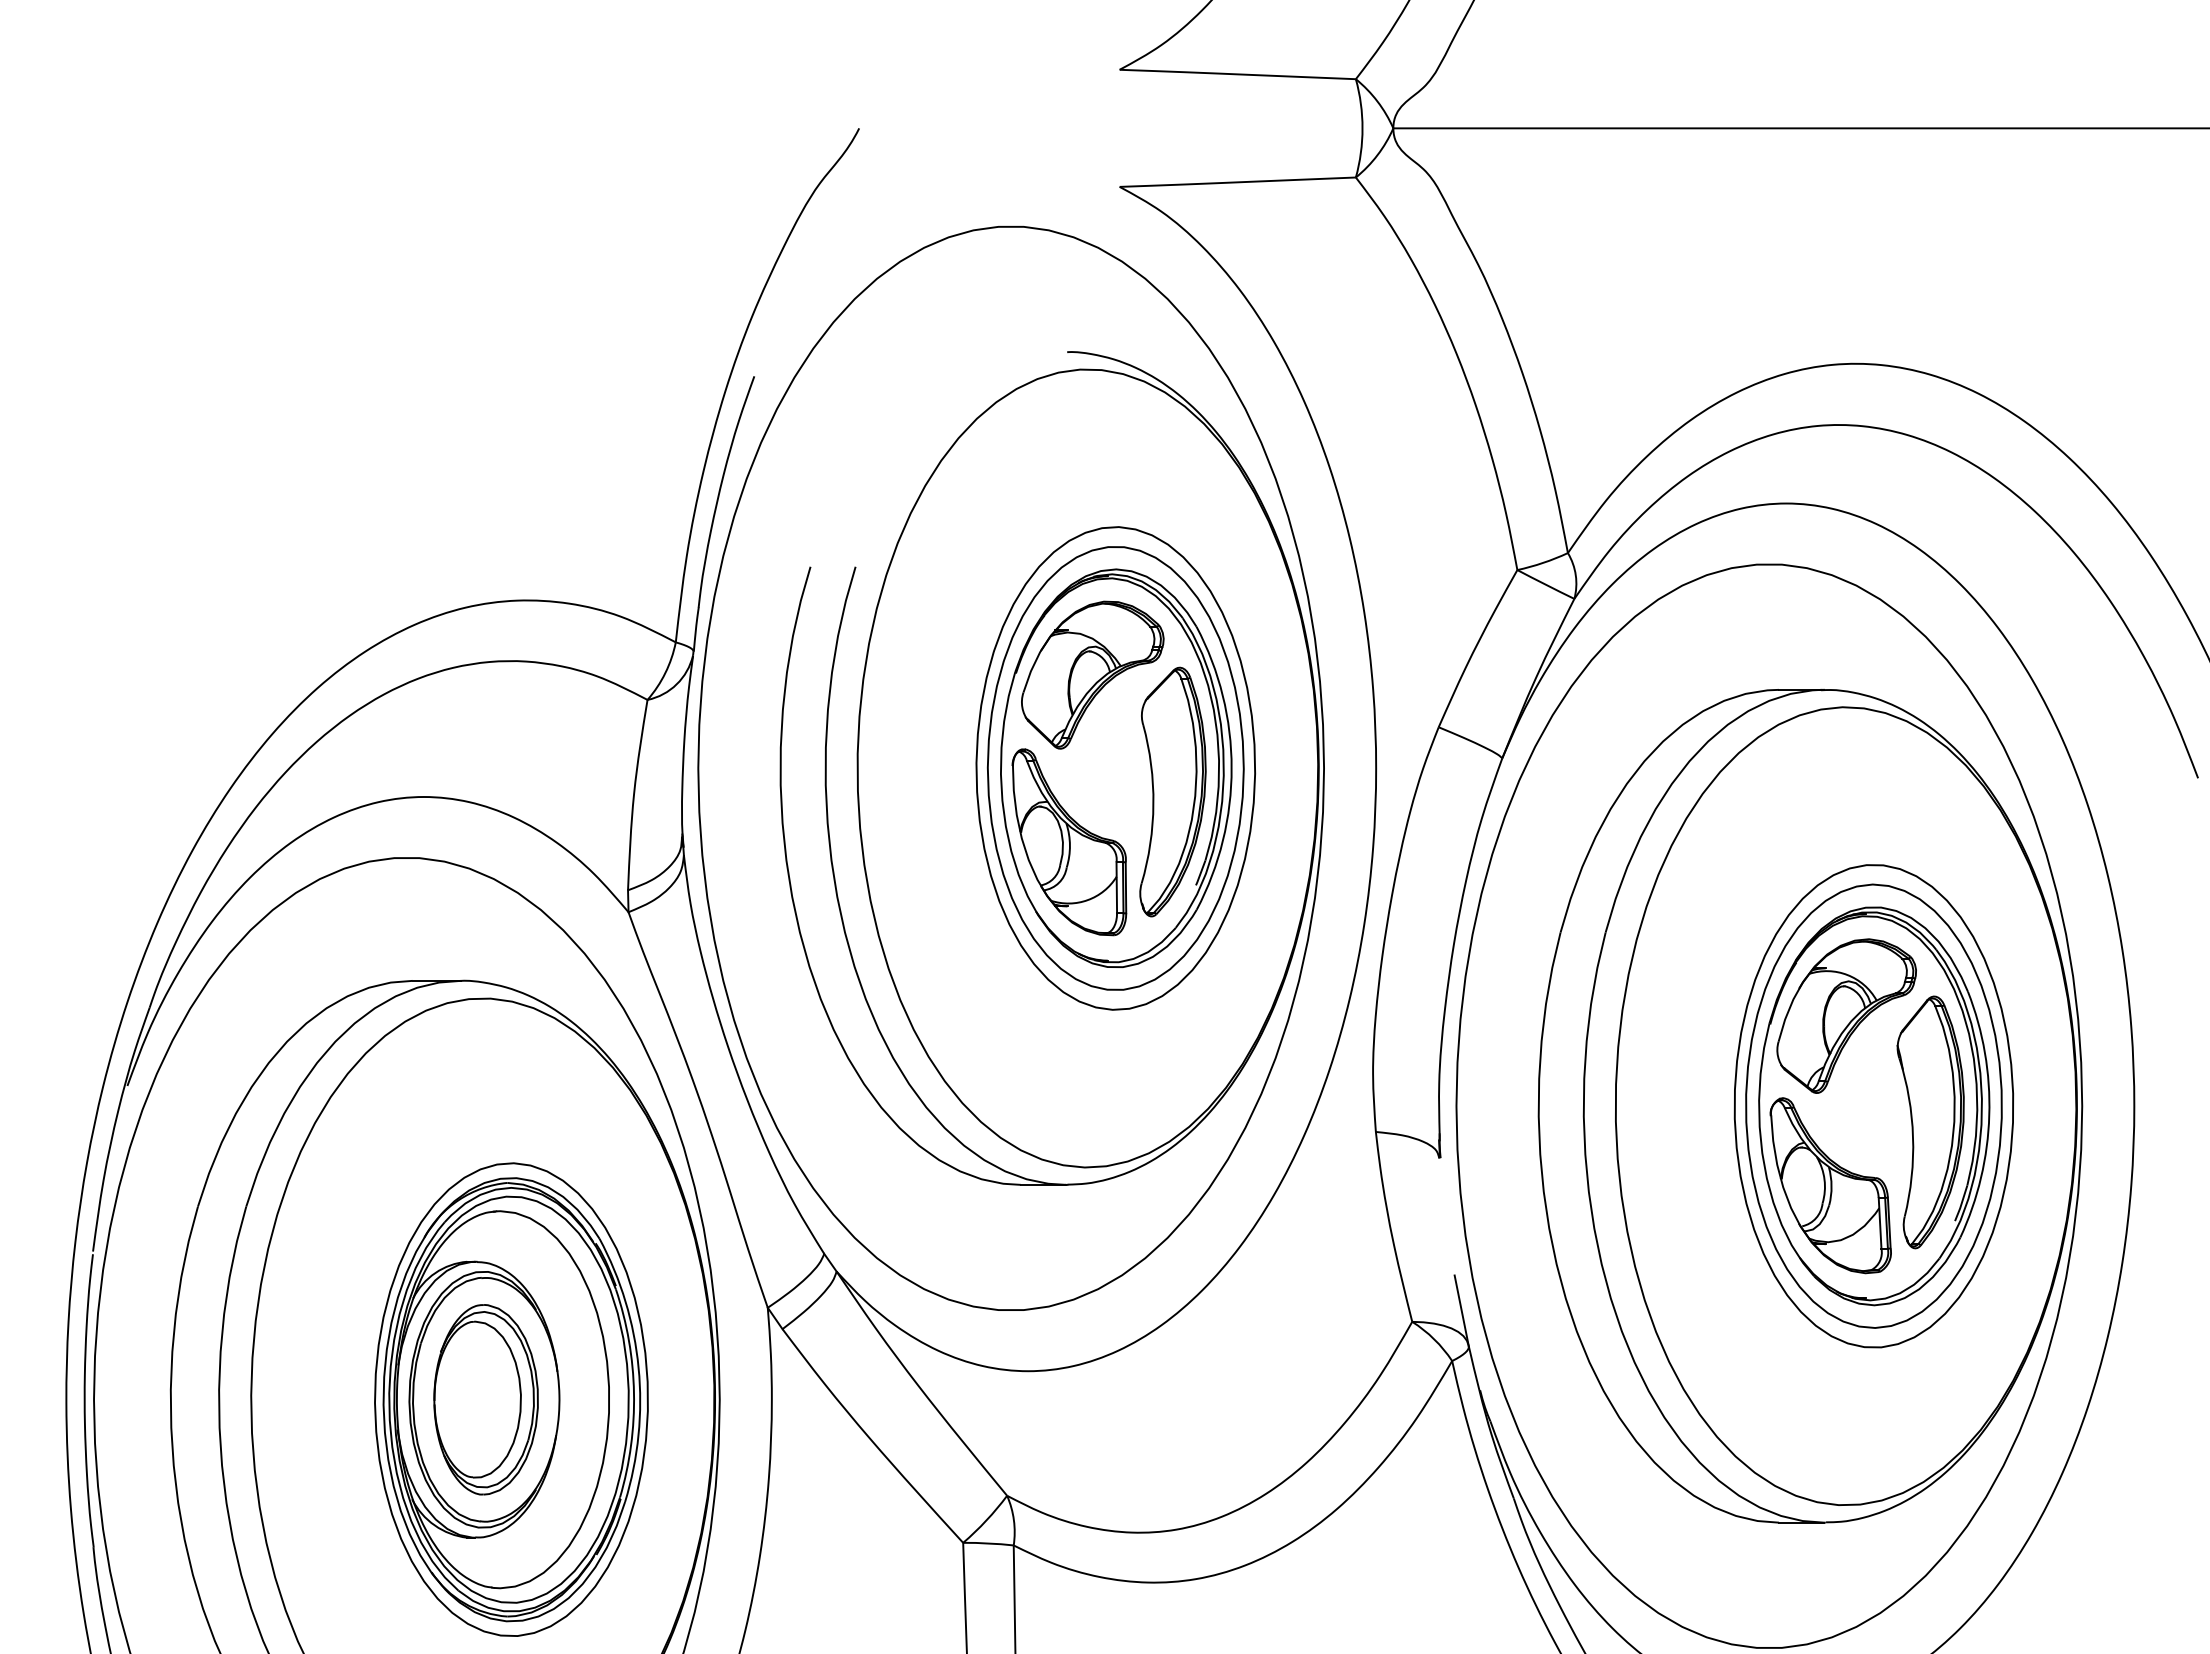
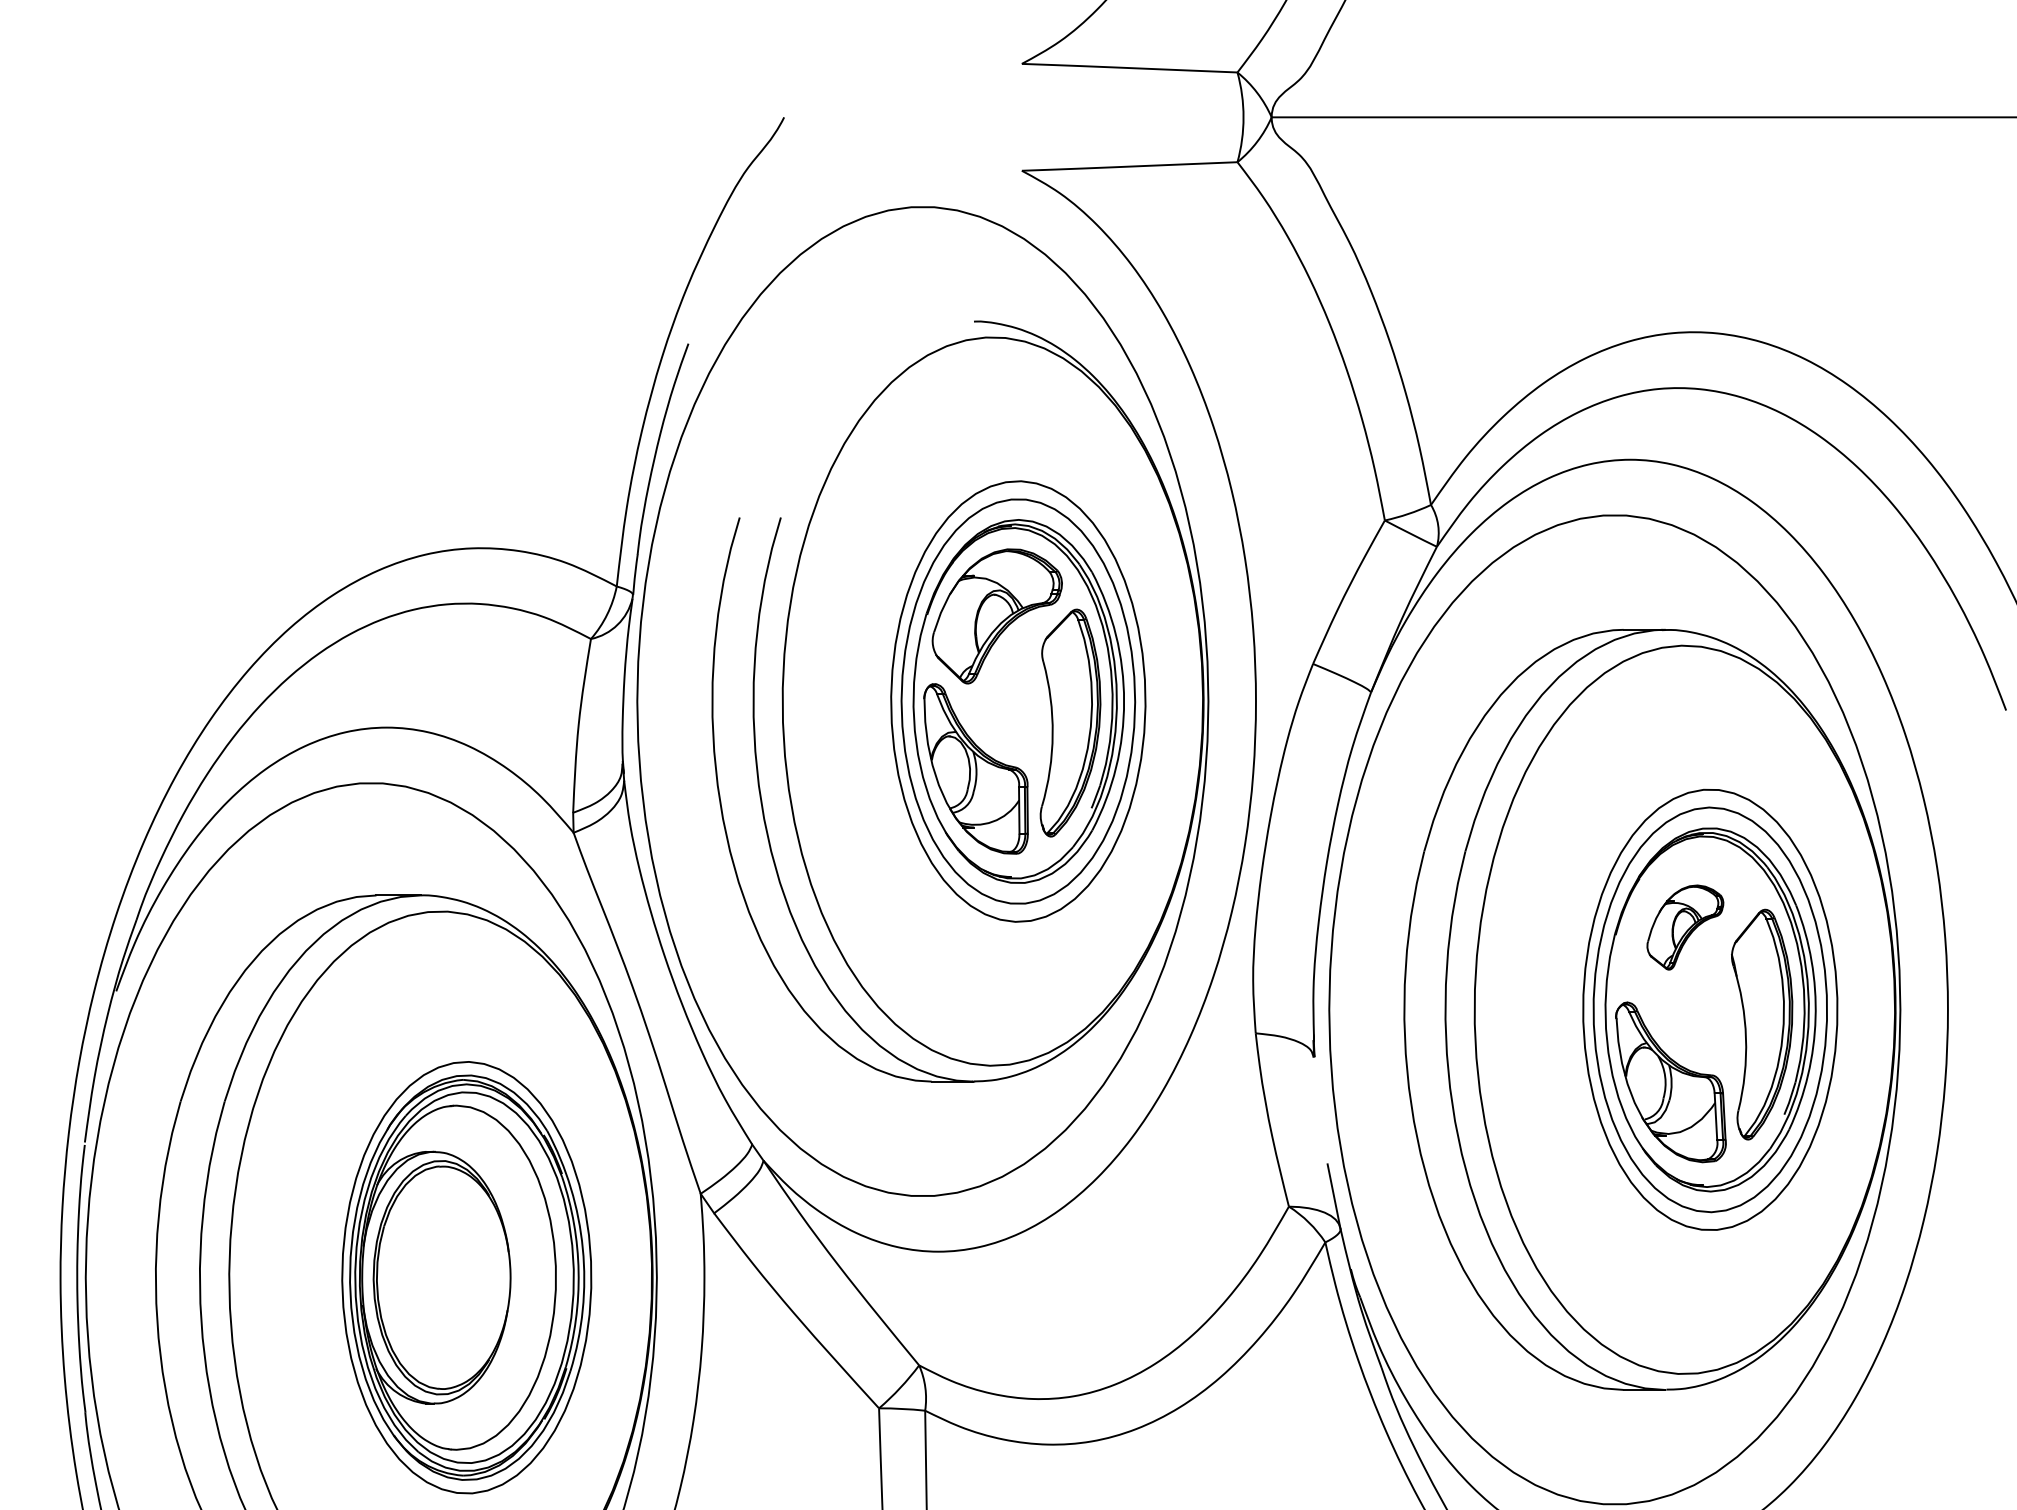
part: (1846, 1015) -> (1685, 927), size x0.6
part: (485, 1399) -> (443, 1277), removed

